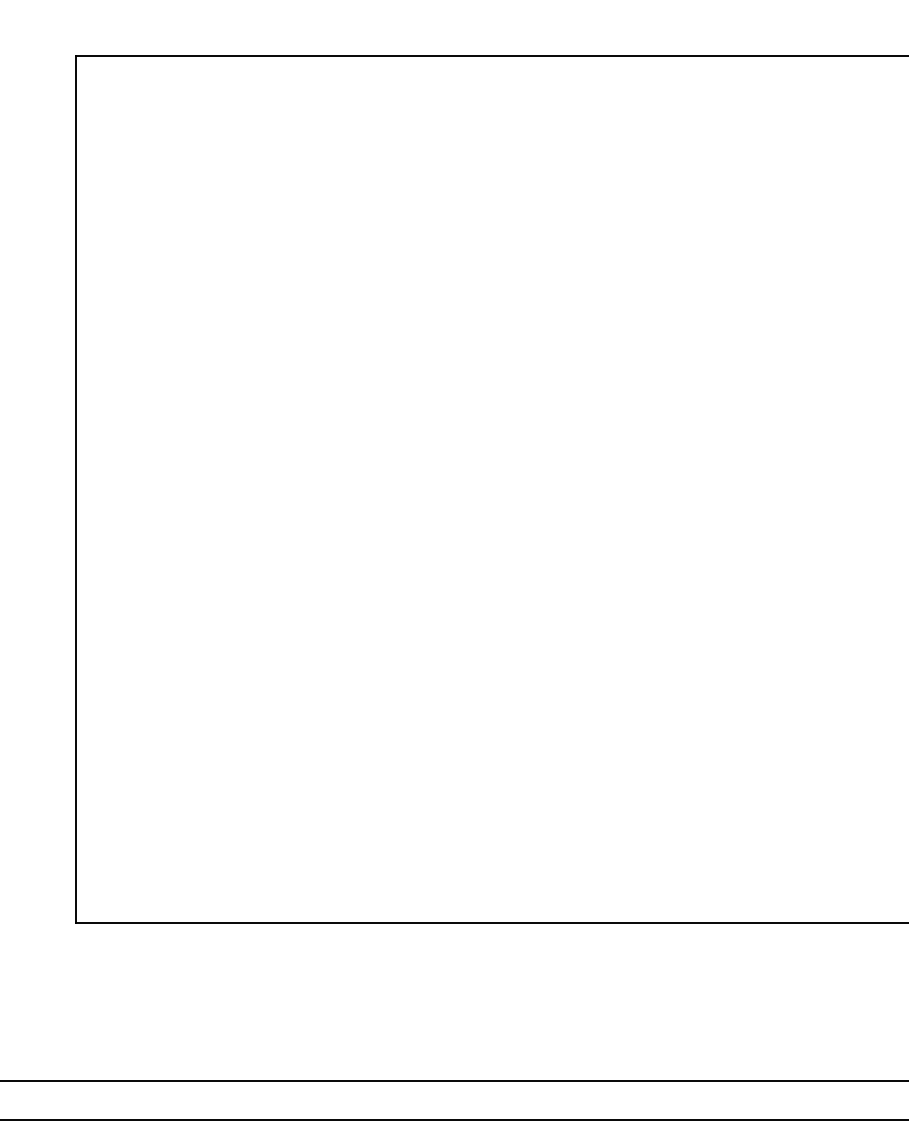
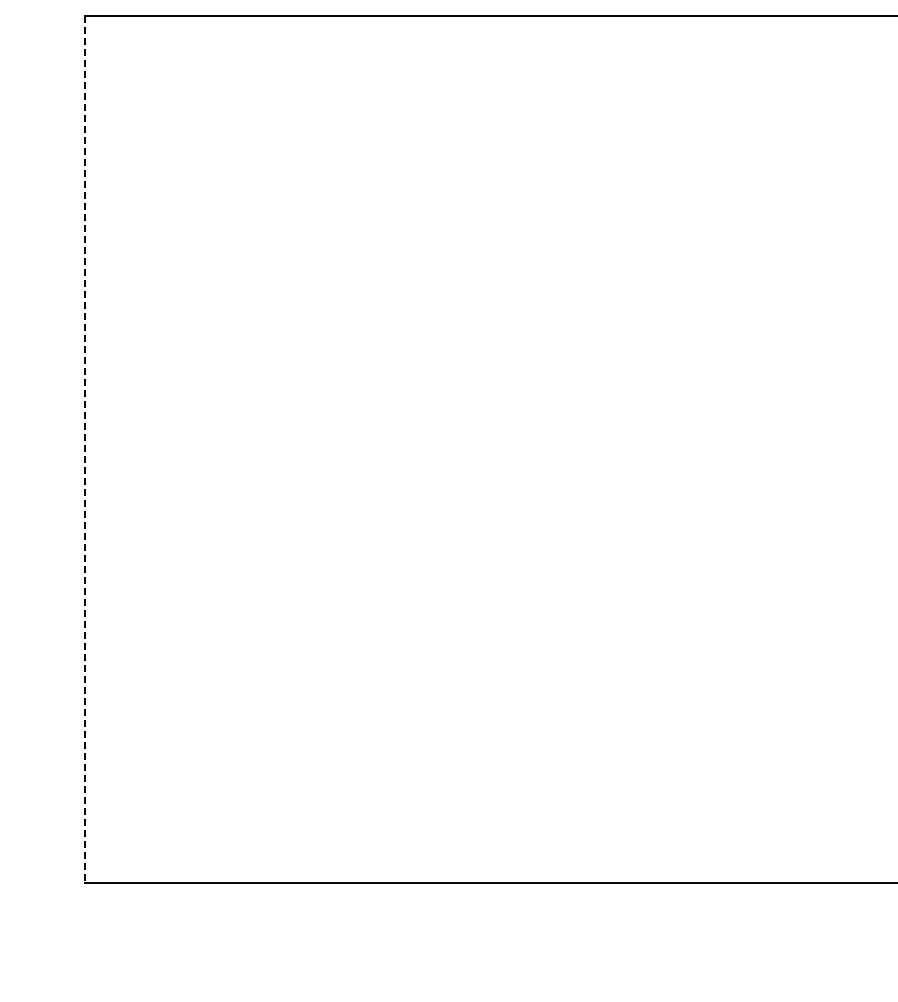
line: (76, 489) -> (85, 449), solid -> dashed

